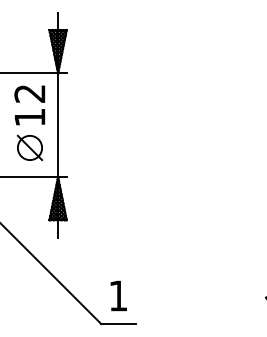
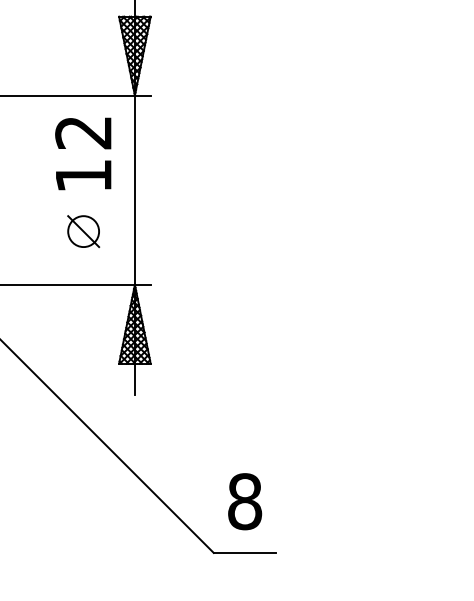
part: (29, 147) -> (82, 230), size x0.7
text: (118, 295) -> (245, 500), 1 -> 8

